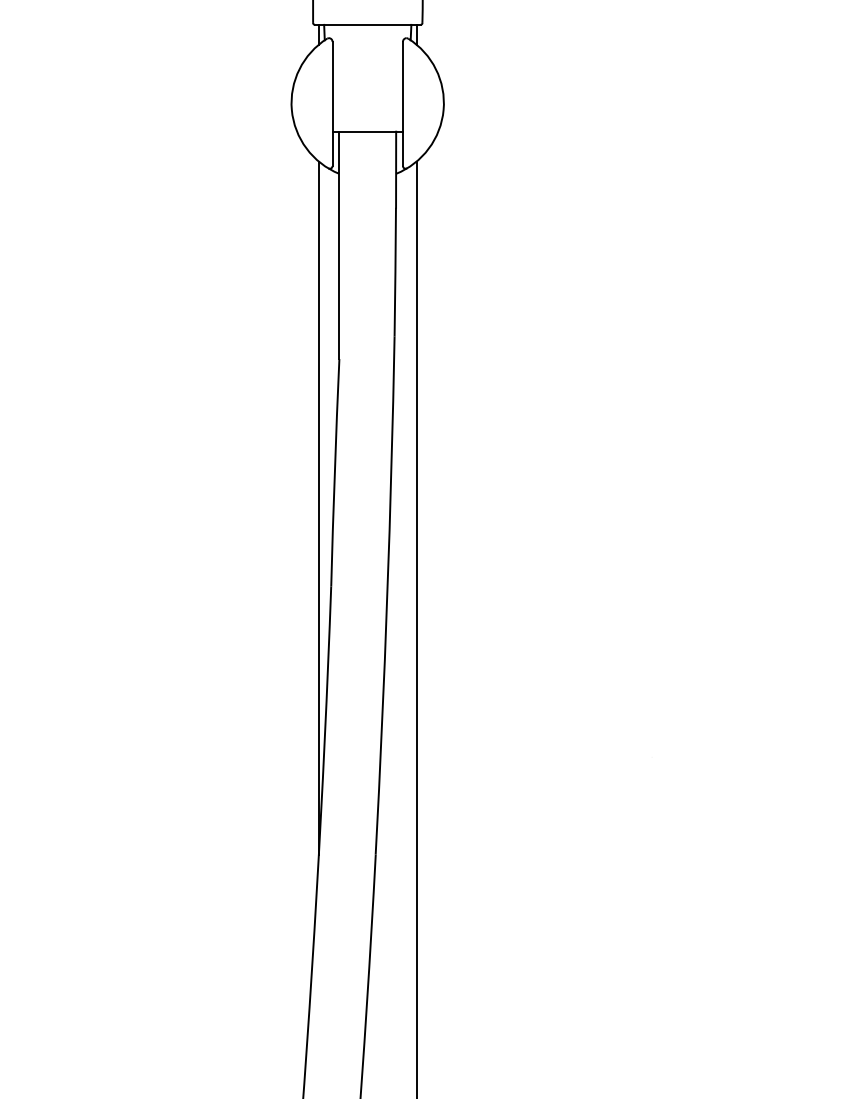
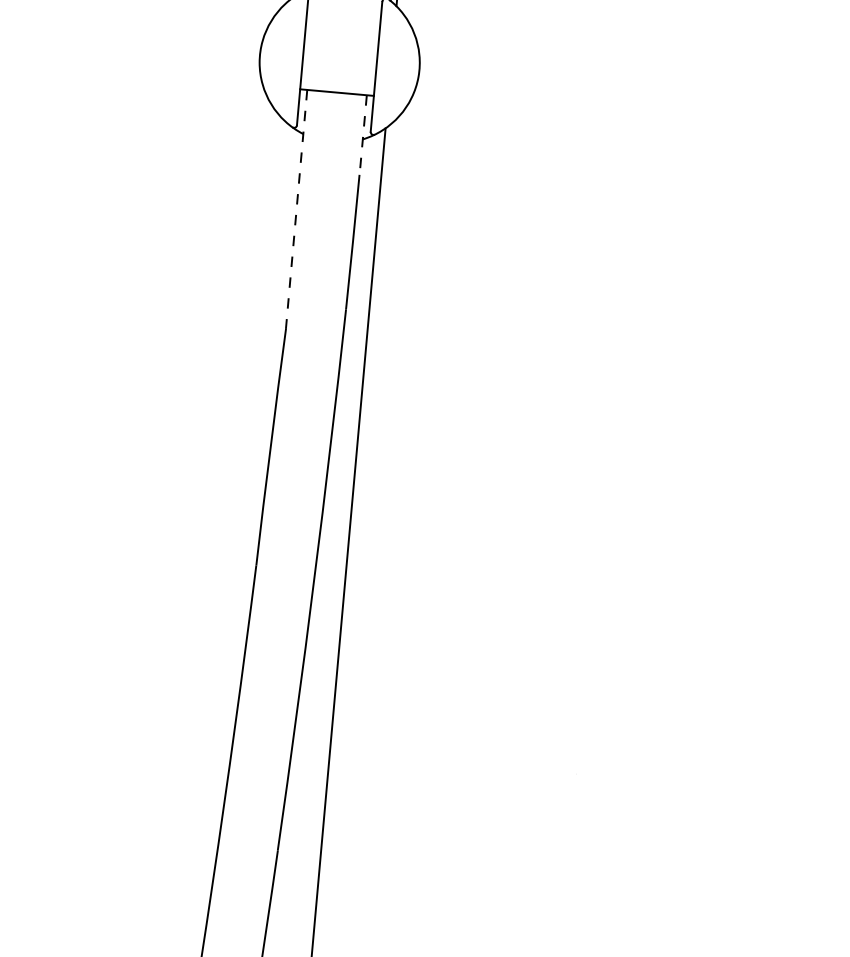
line: (396, 170) -> (363, 135), solid -> dashed
line: (339, 245) -> (296, 209), solid -> dashed
line: (318, 507) -> (250, 481), removed

